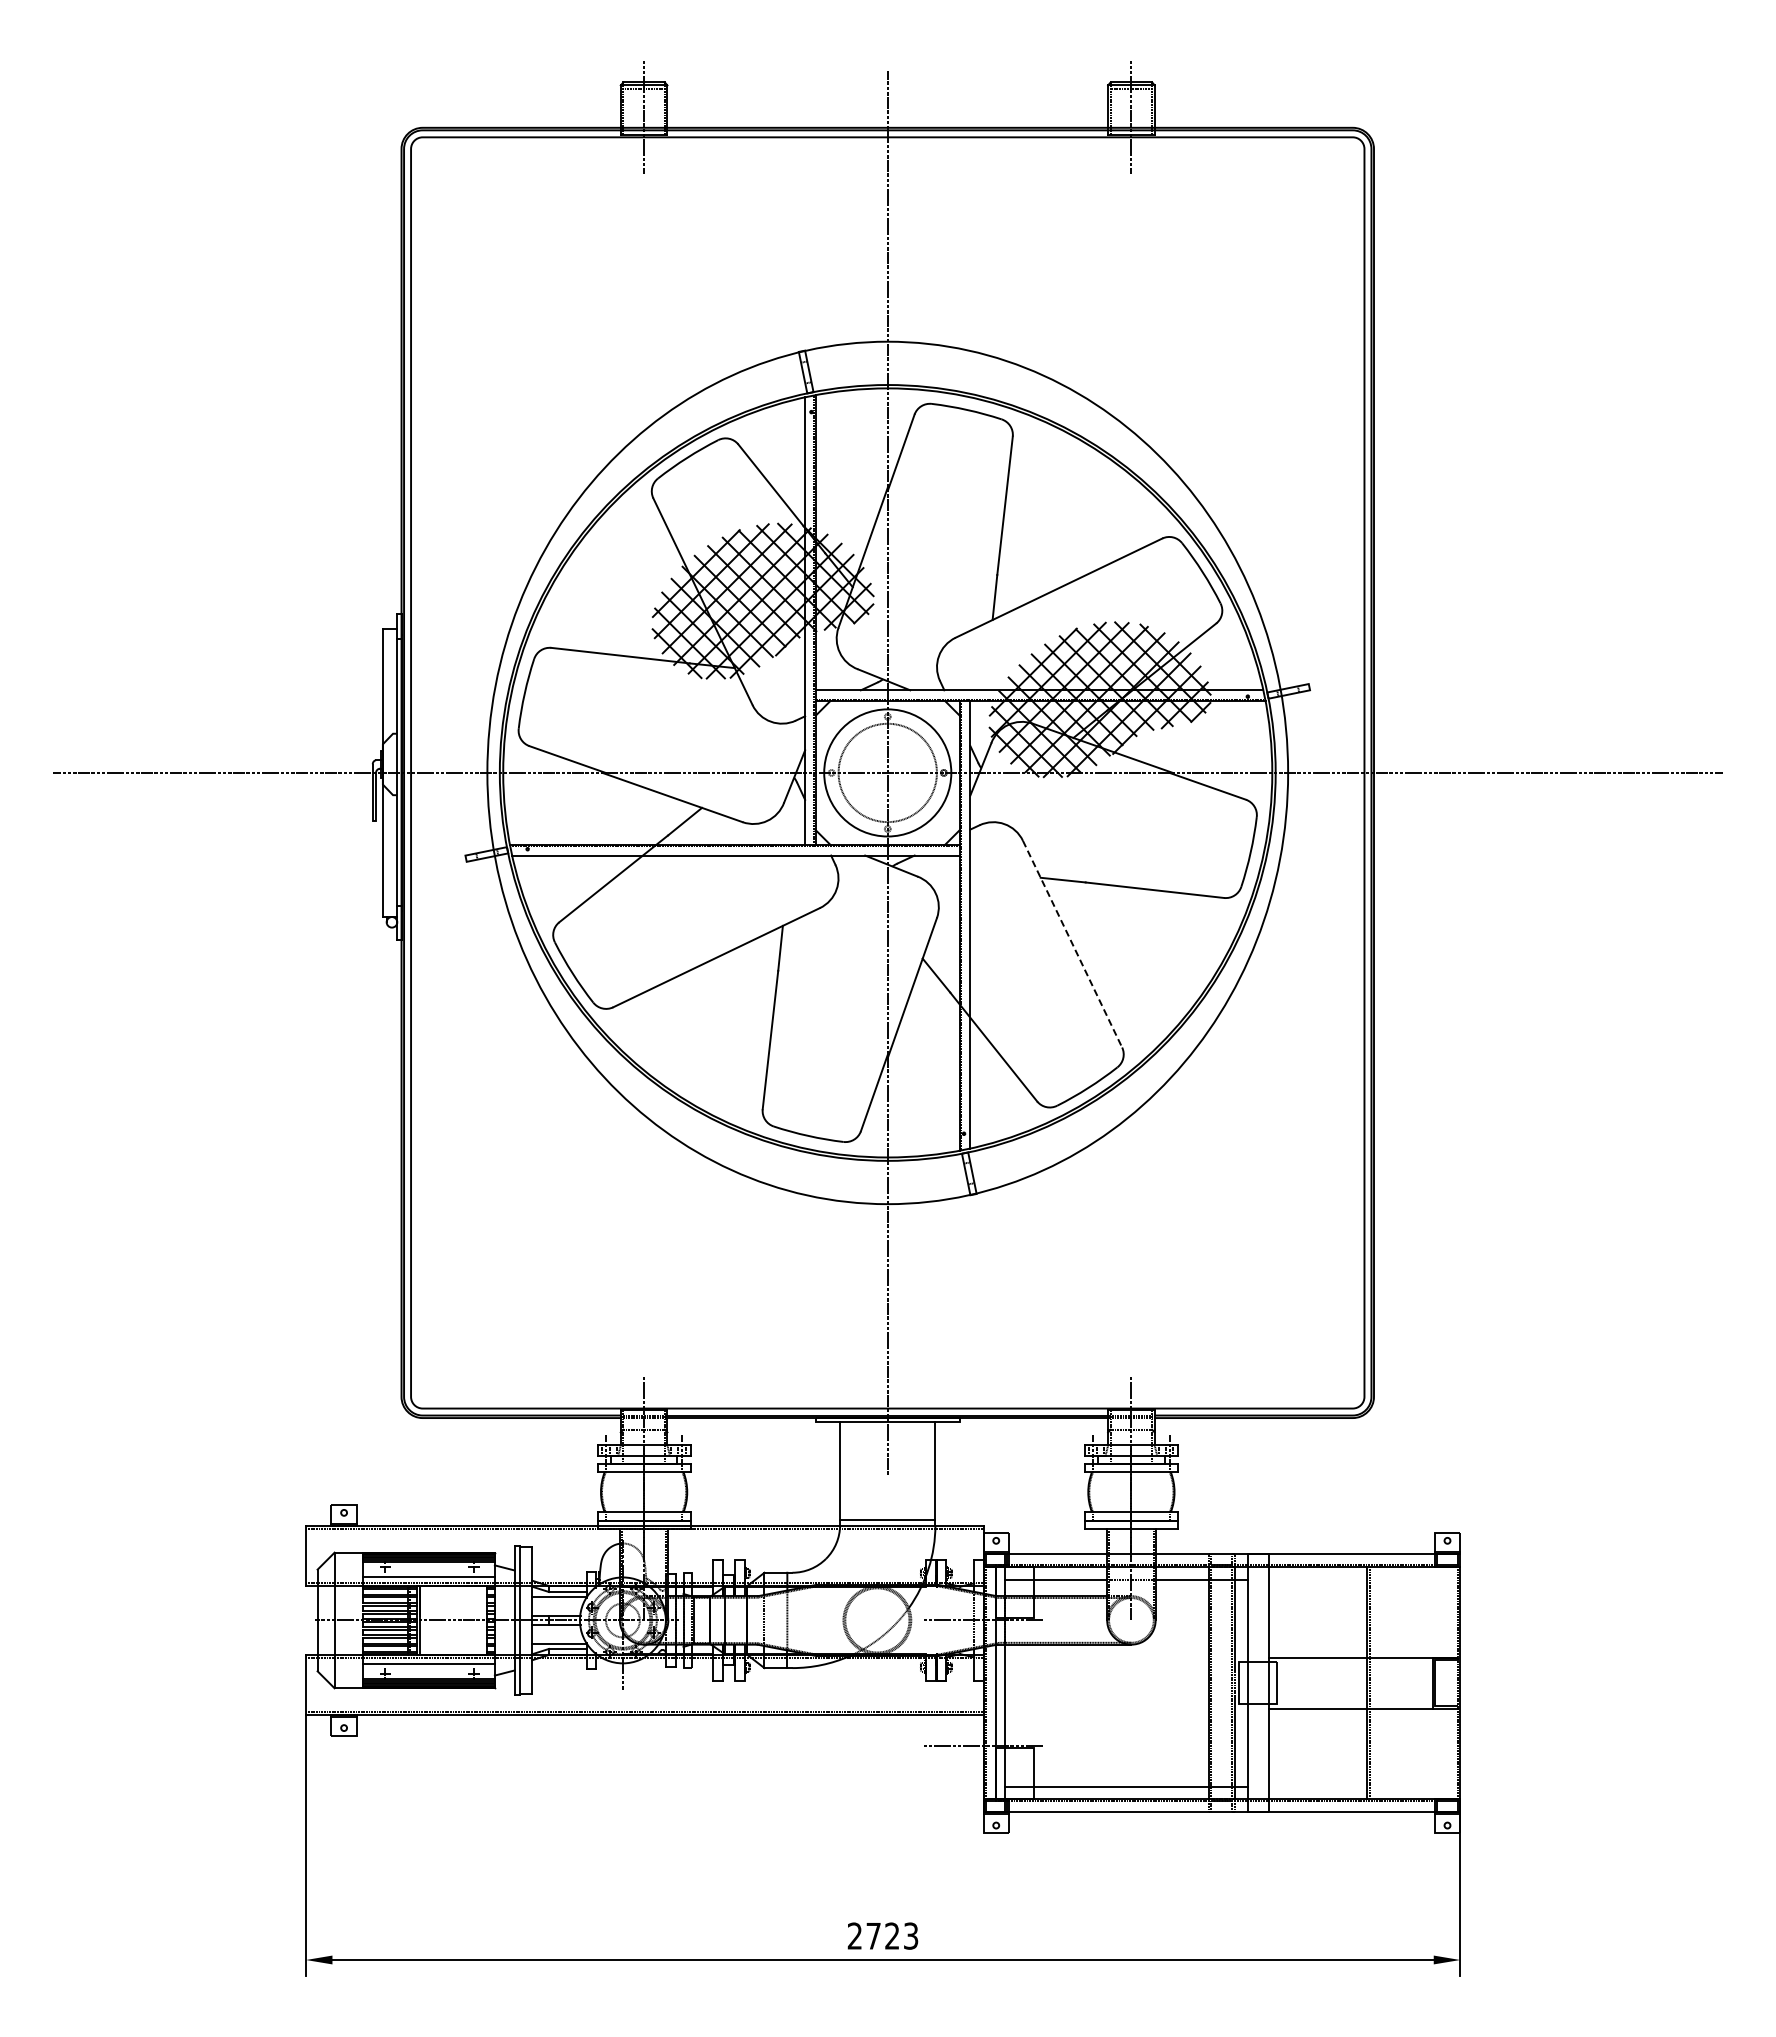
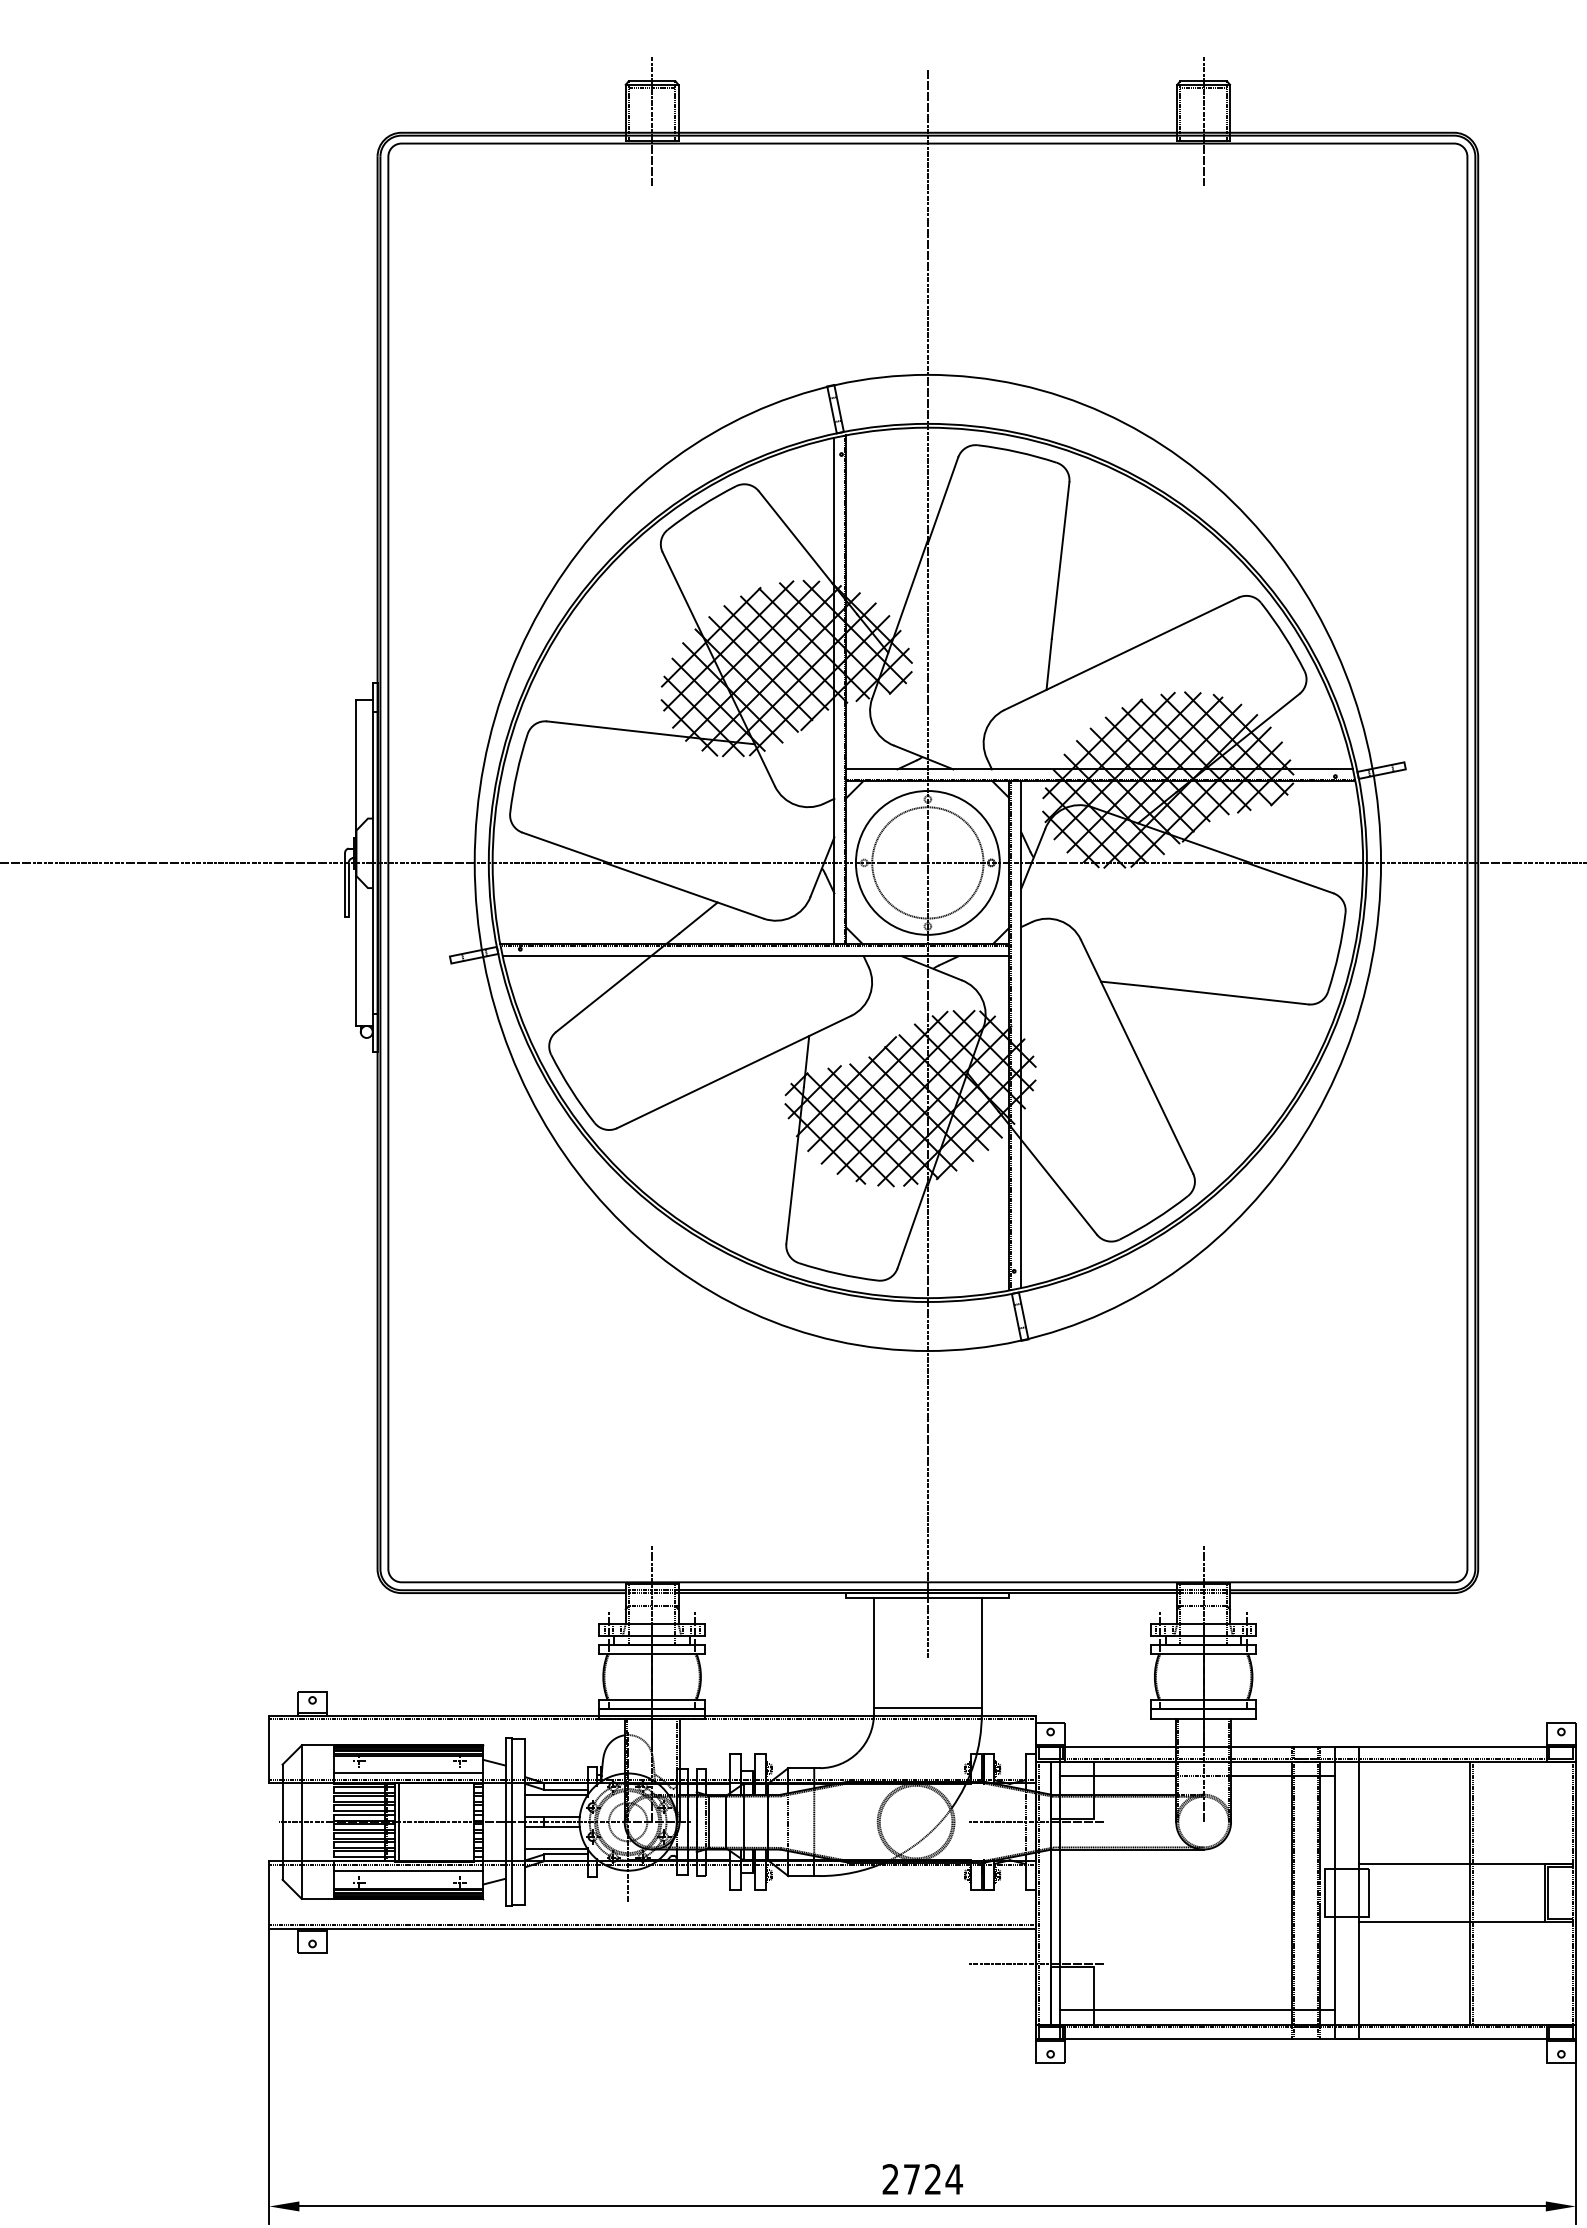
line: (1072, 944) -> (1136, 1057), dashed -> solid
hatch: (872, 981) -> (910, 1098), added
text: (910, 1935) -> (953, 2178), 2723 -> 2724

